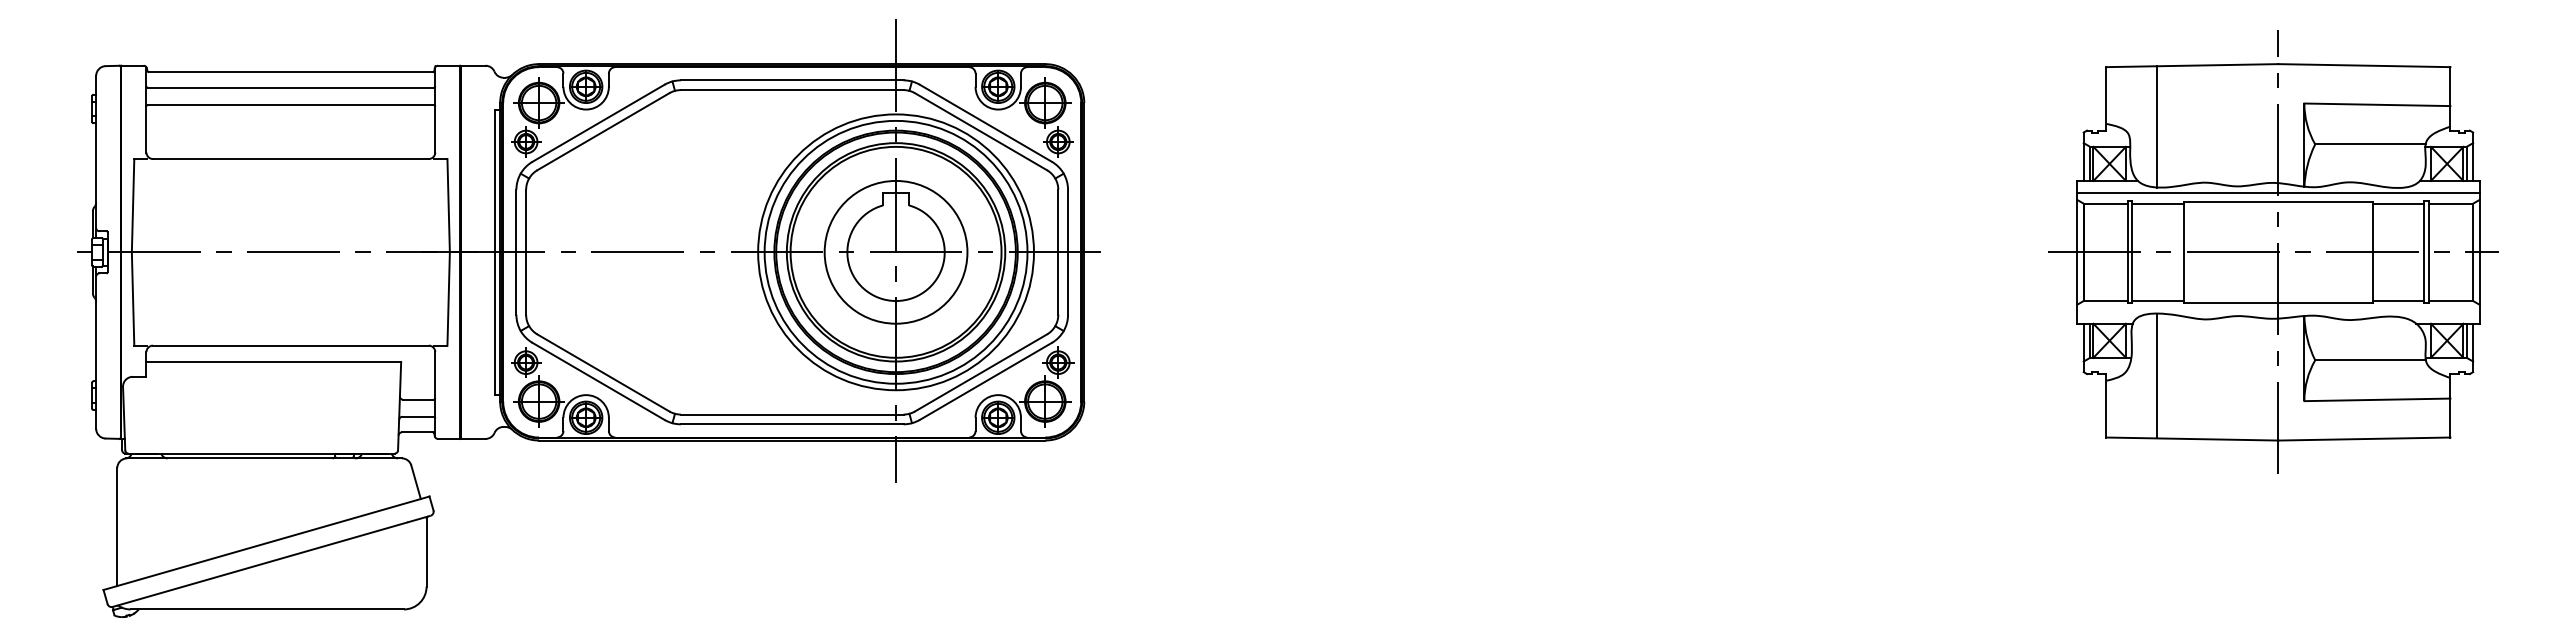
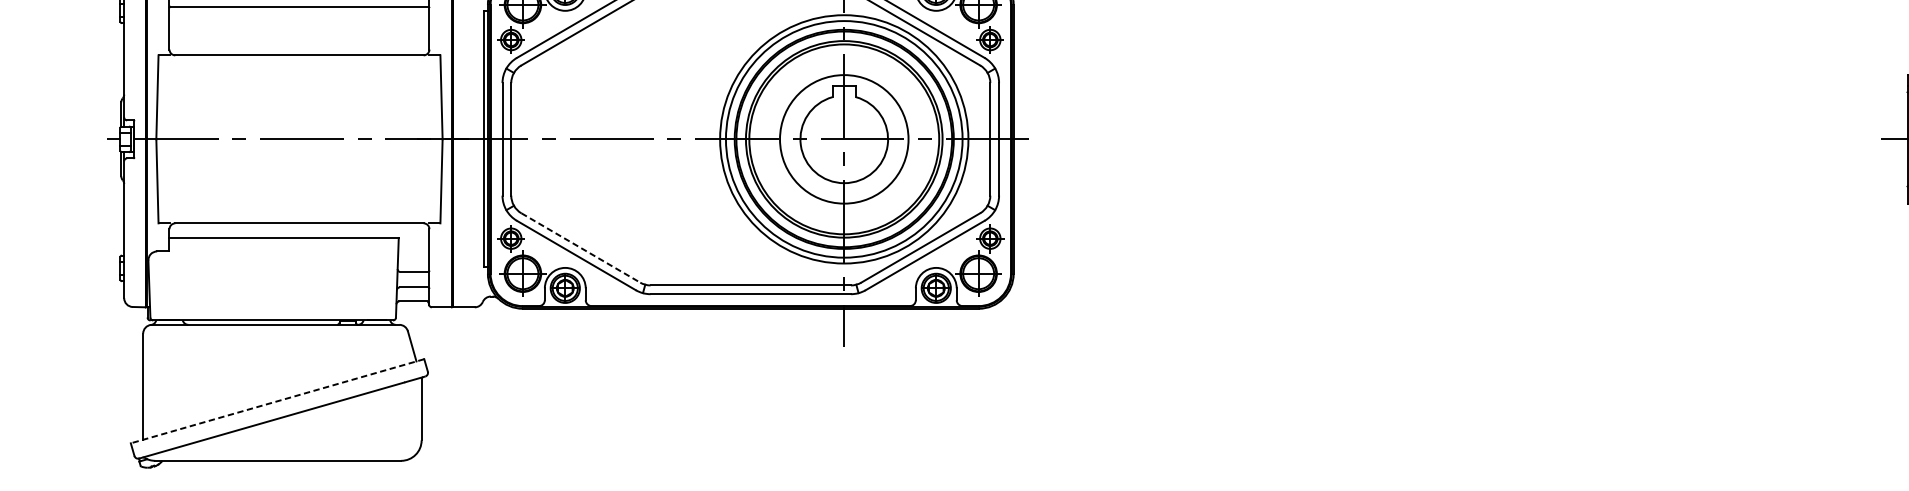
line: (603, 373) -> (580, 248), solid -> dashed
line: (266, 543) -> (277, 401), solid -> dashed

